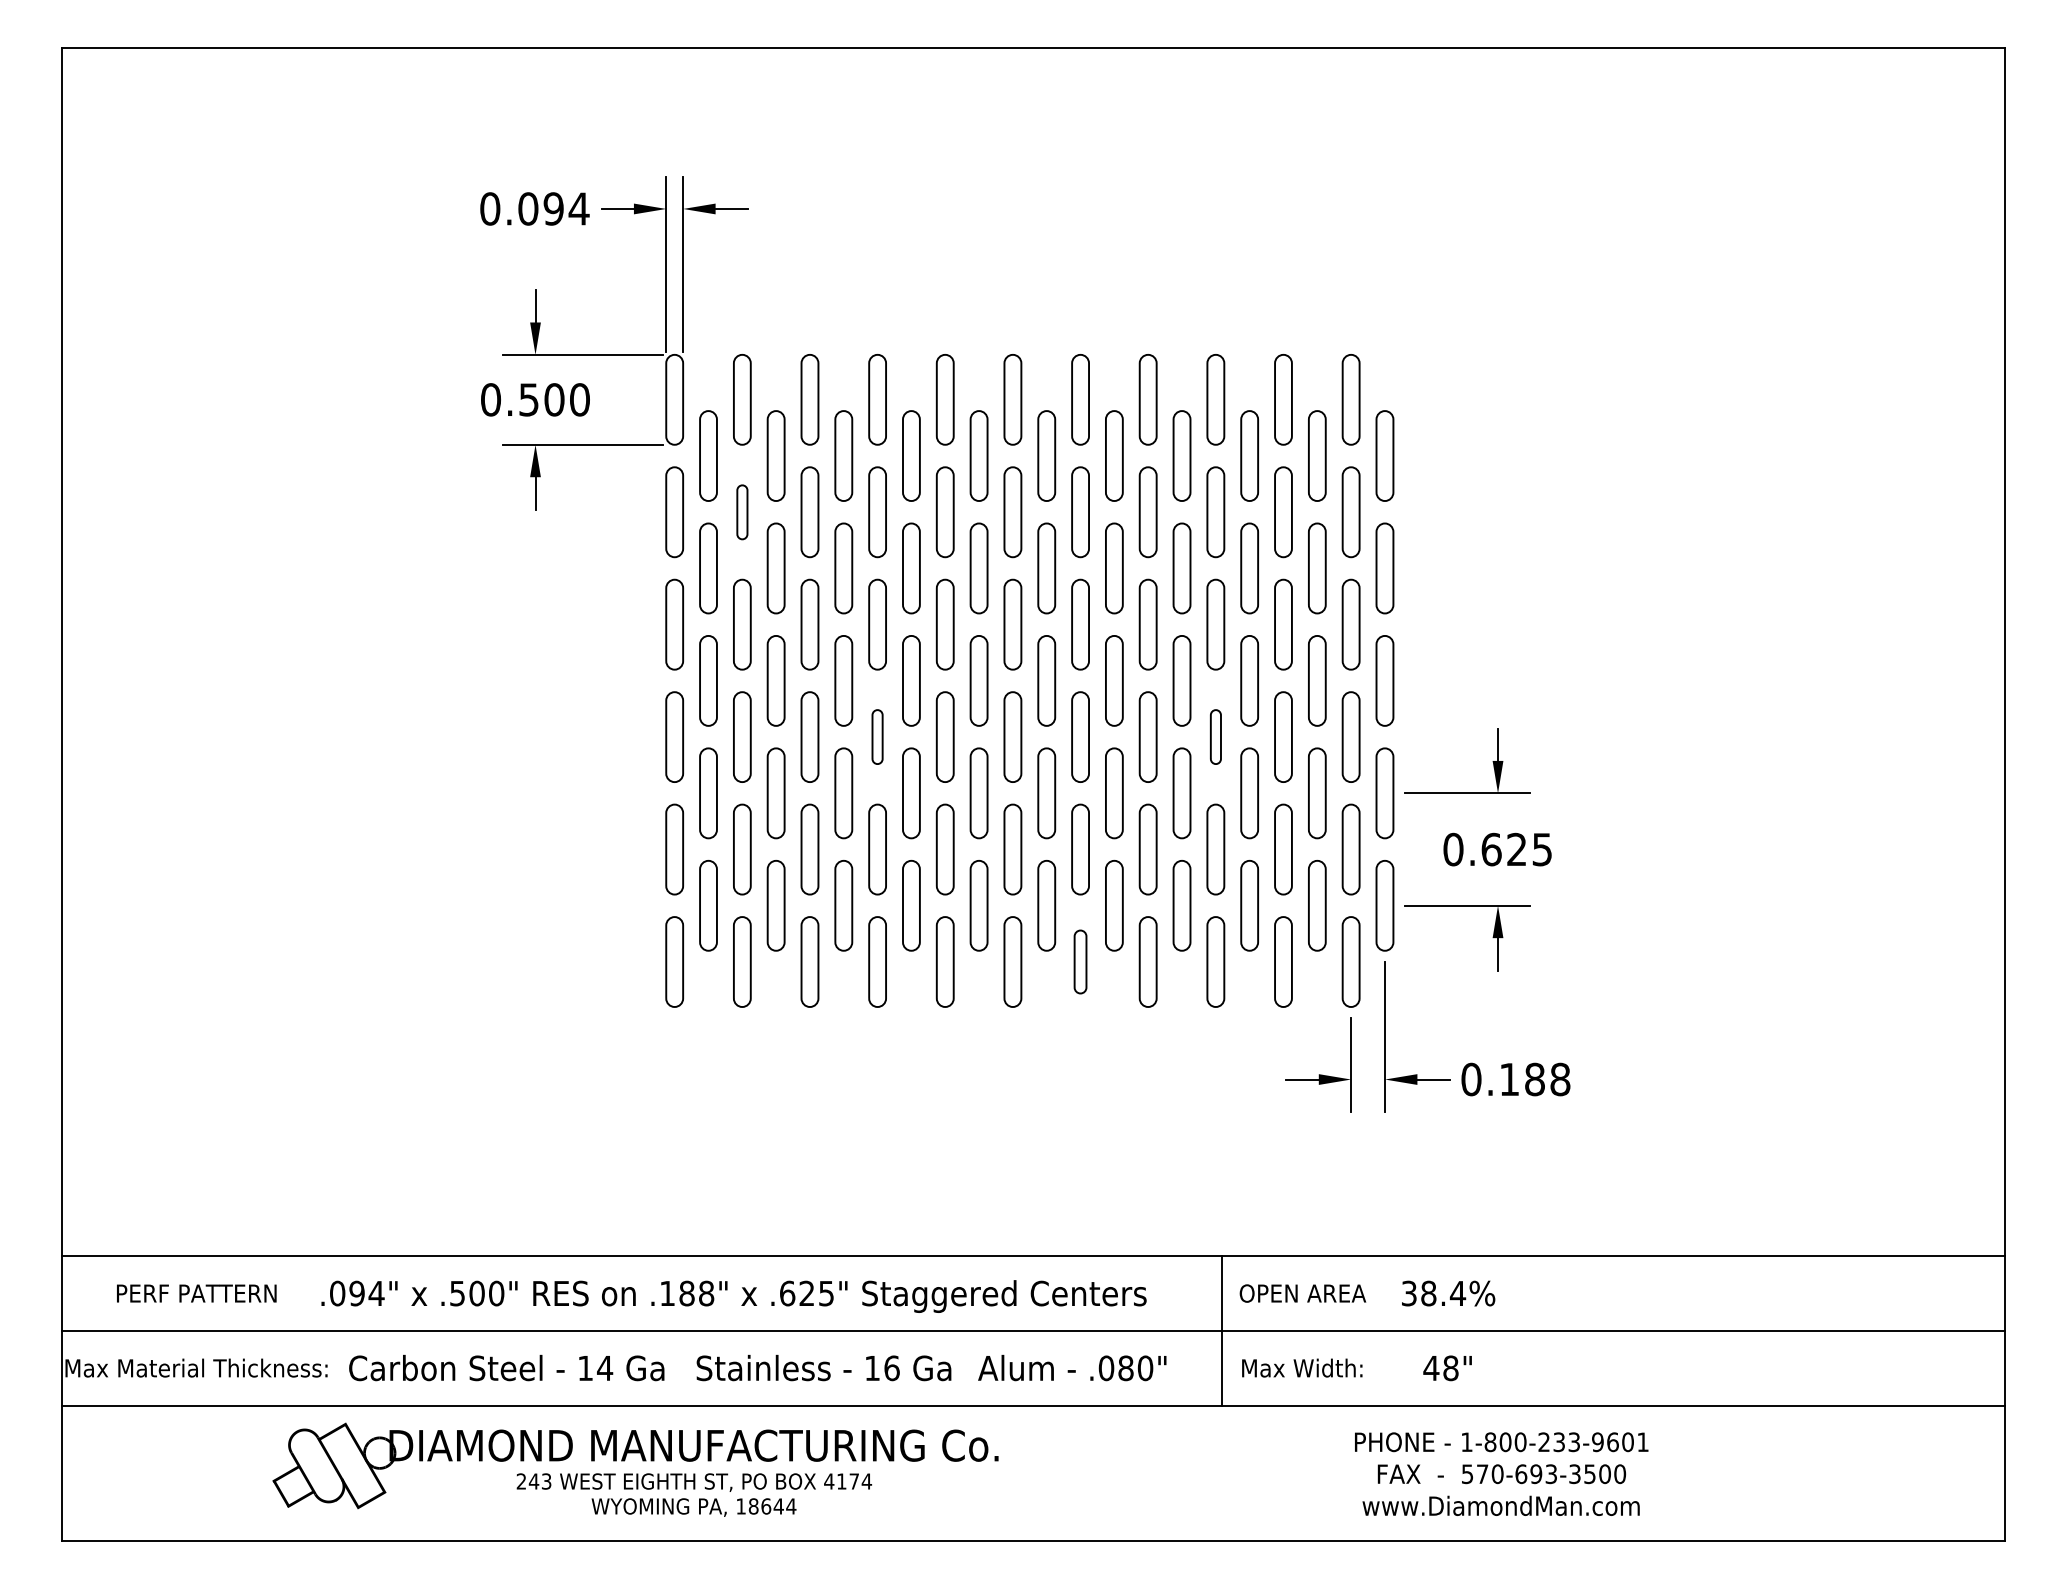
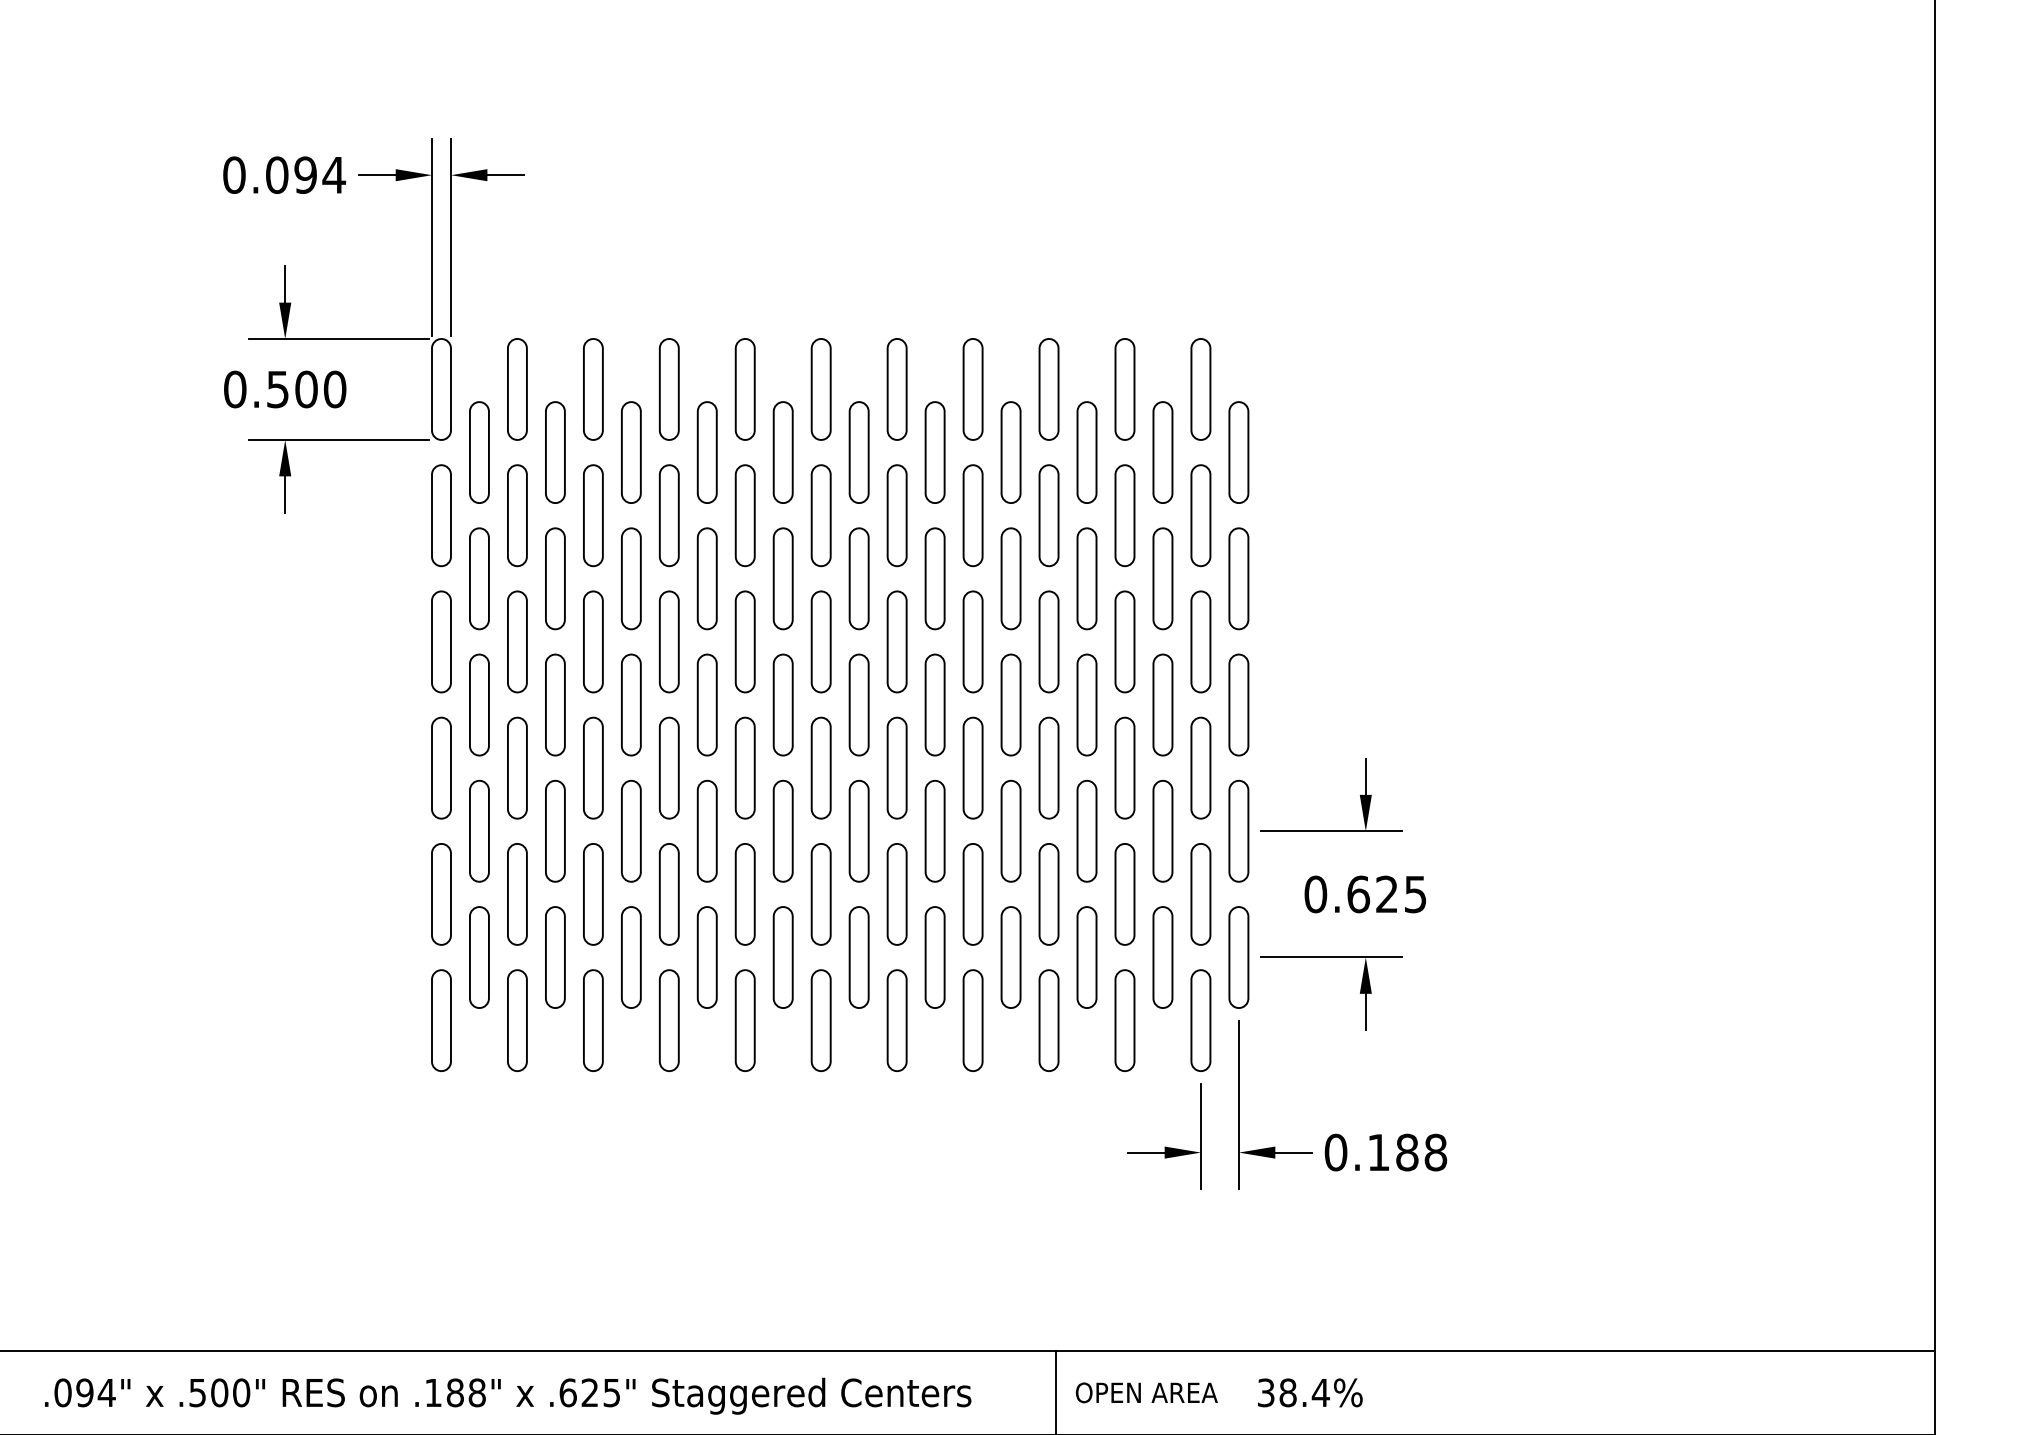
part: (742, 512) -> (517, 515), size x1.67
part: (877, 736) -> (669, 767), size x1.67
part: (1215, 736) -> (1048, 767), size x1.67
part: (1080, 961) -> (897, 1020), size x1.43

